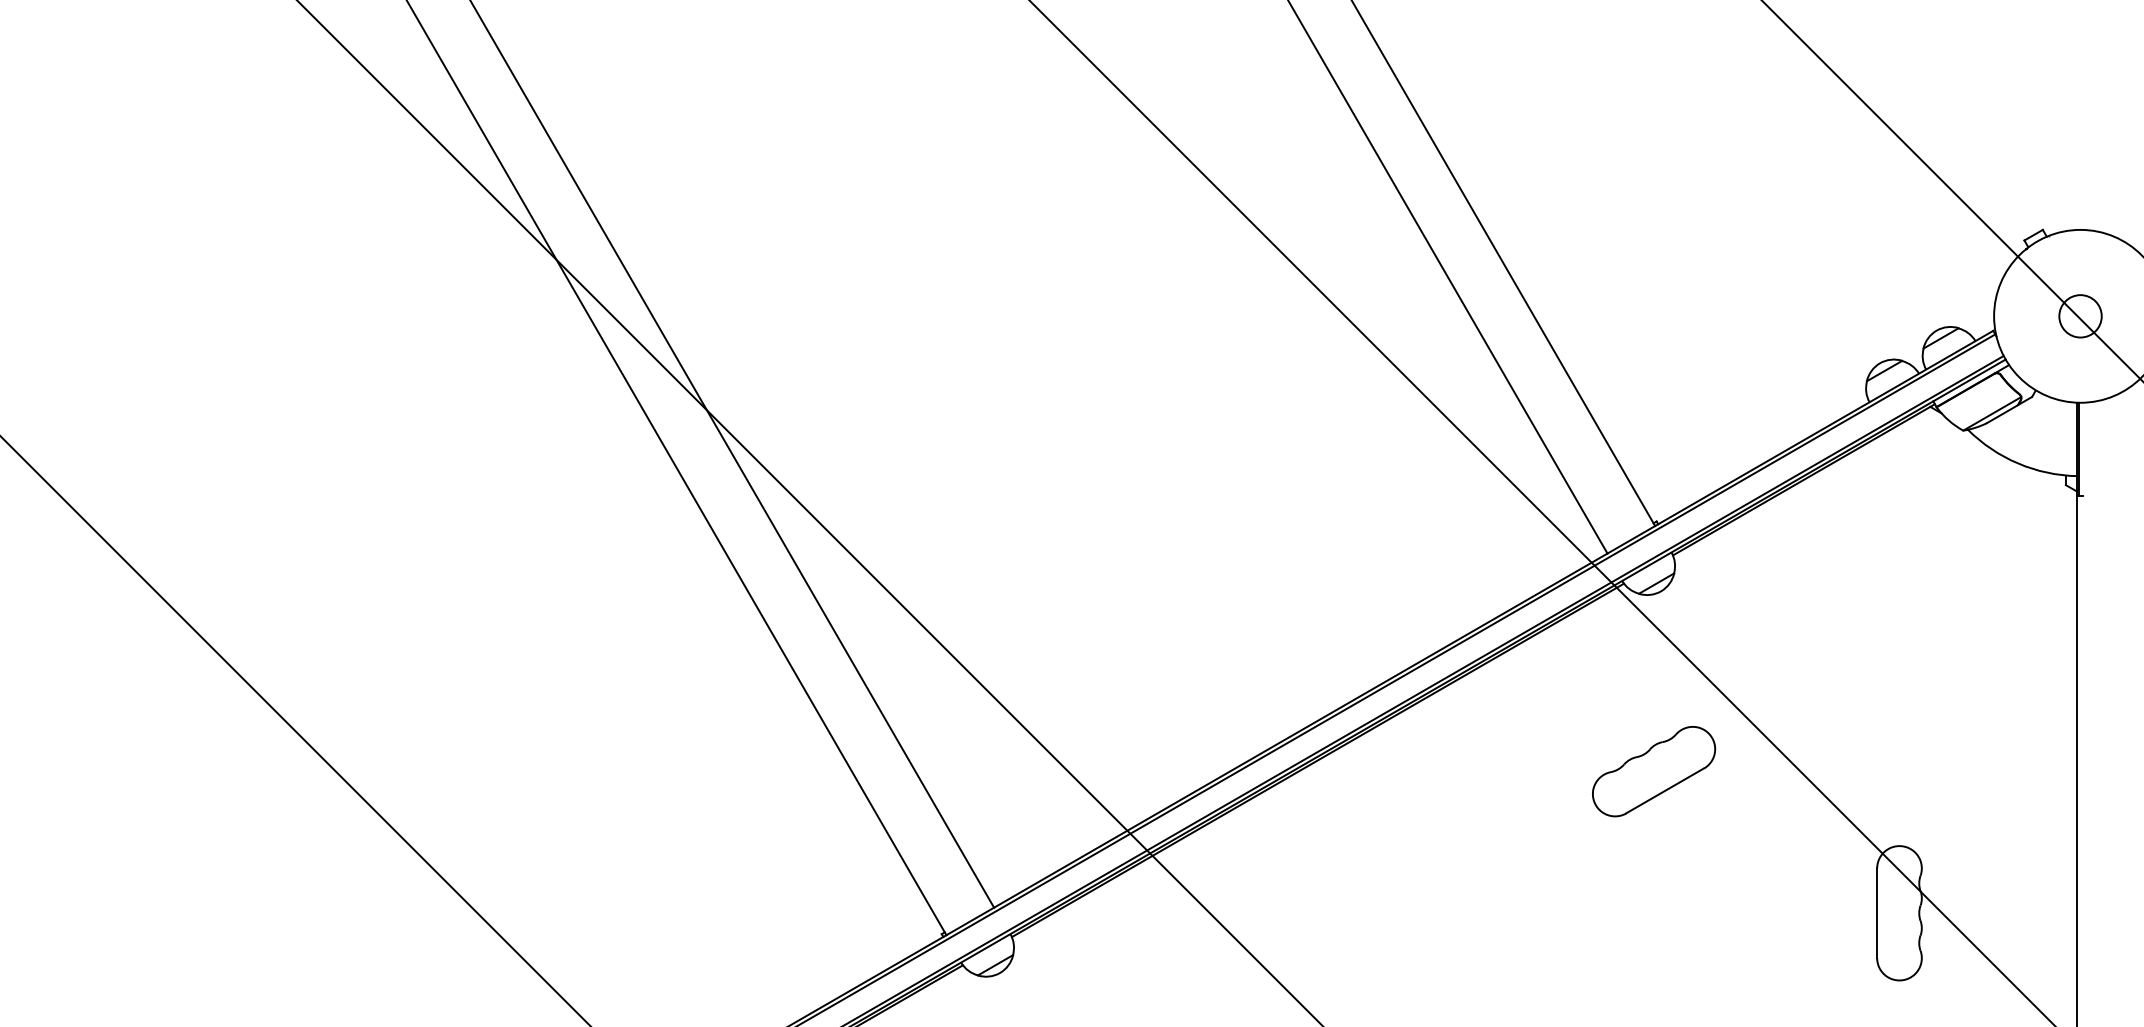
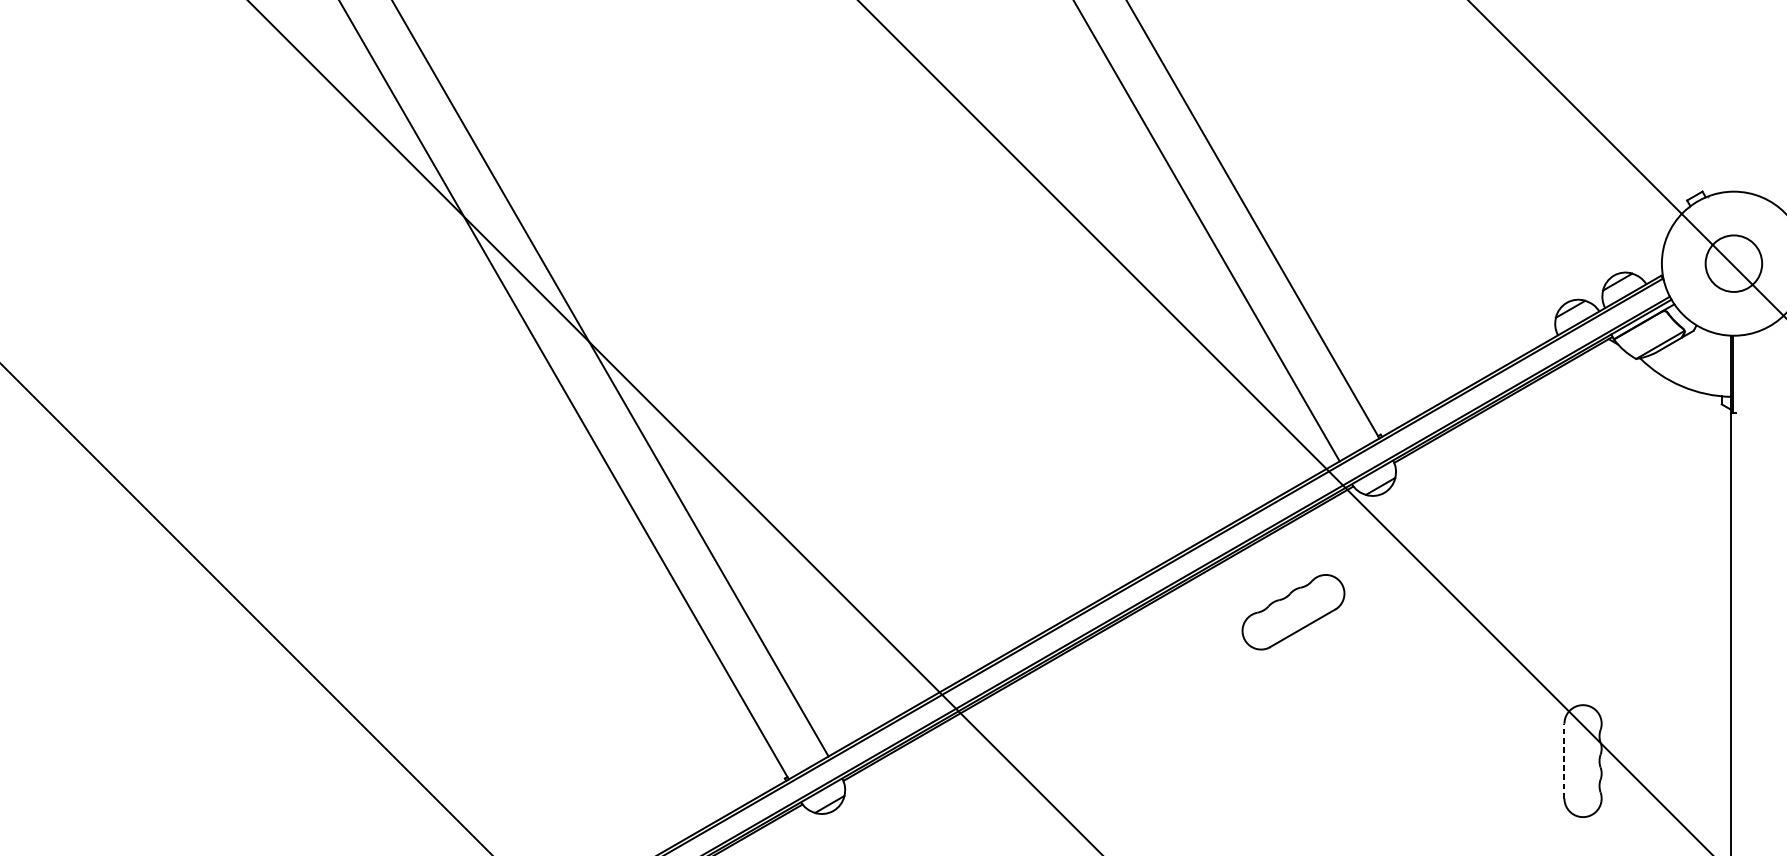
circle: (2080, 316) -> (1733, 263), size x1.6
part: (1654, 771) -> (1293, 612), moved
line: (1877, 913) -> (1564, 761), solid -> dashed

